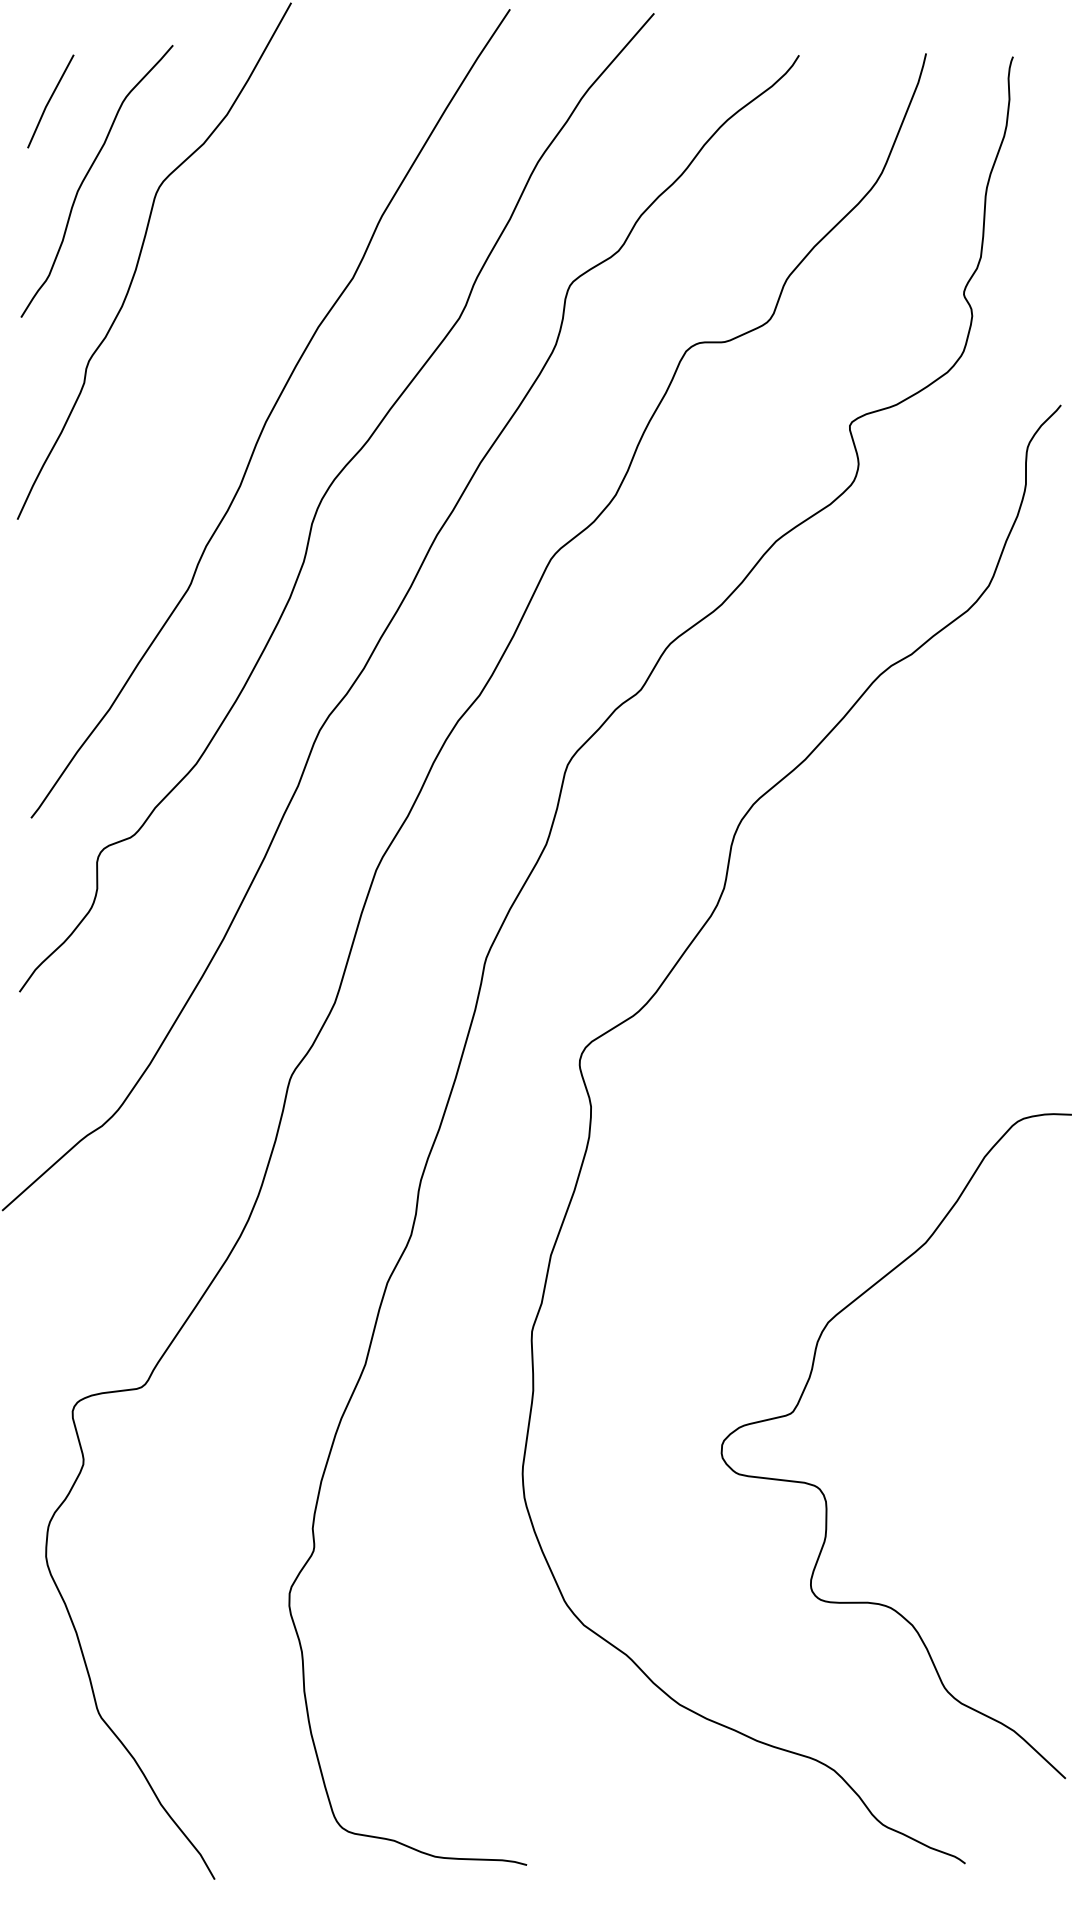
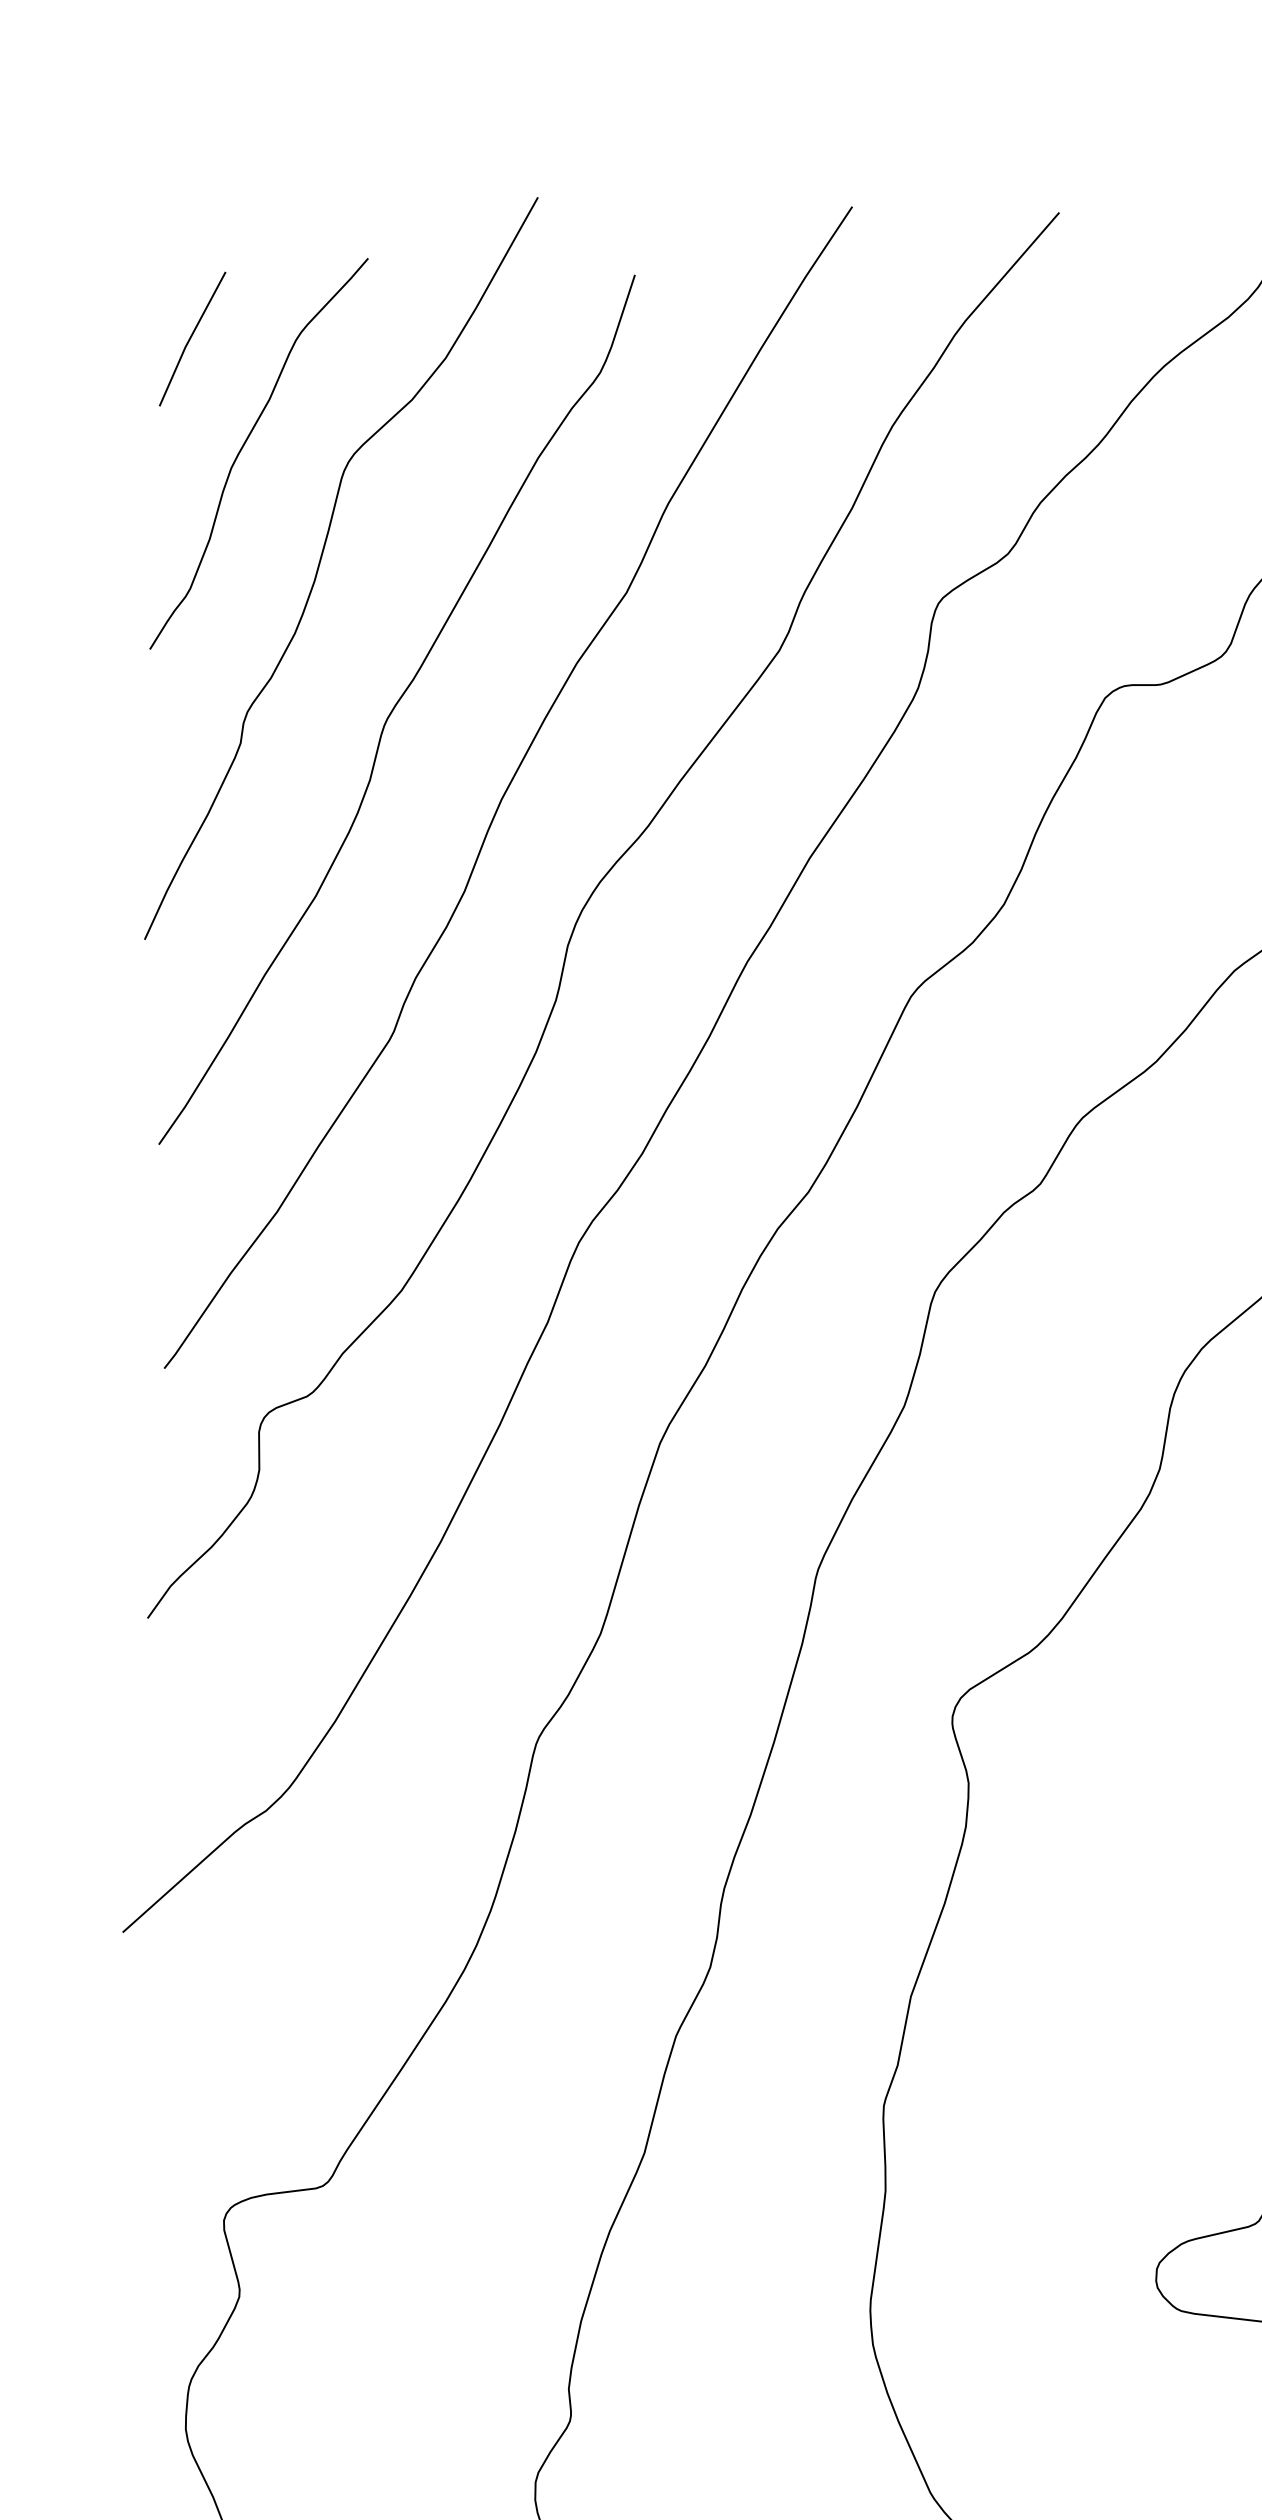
curve: (191, 359) -> (394, 709), added

